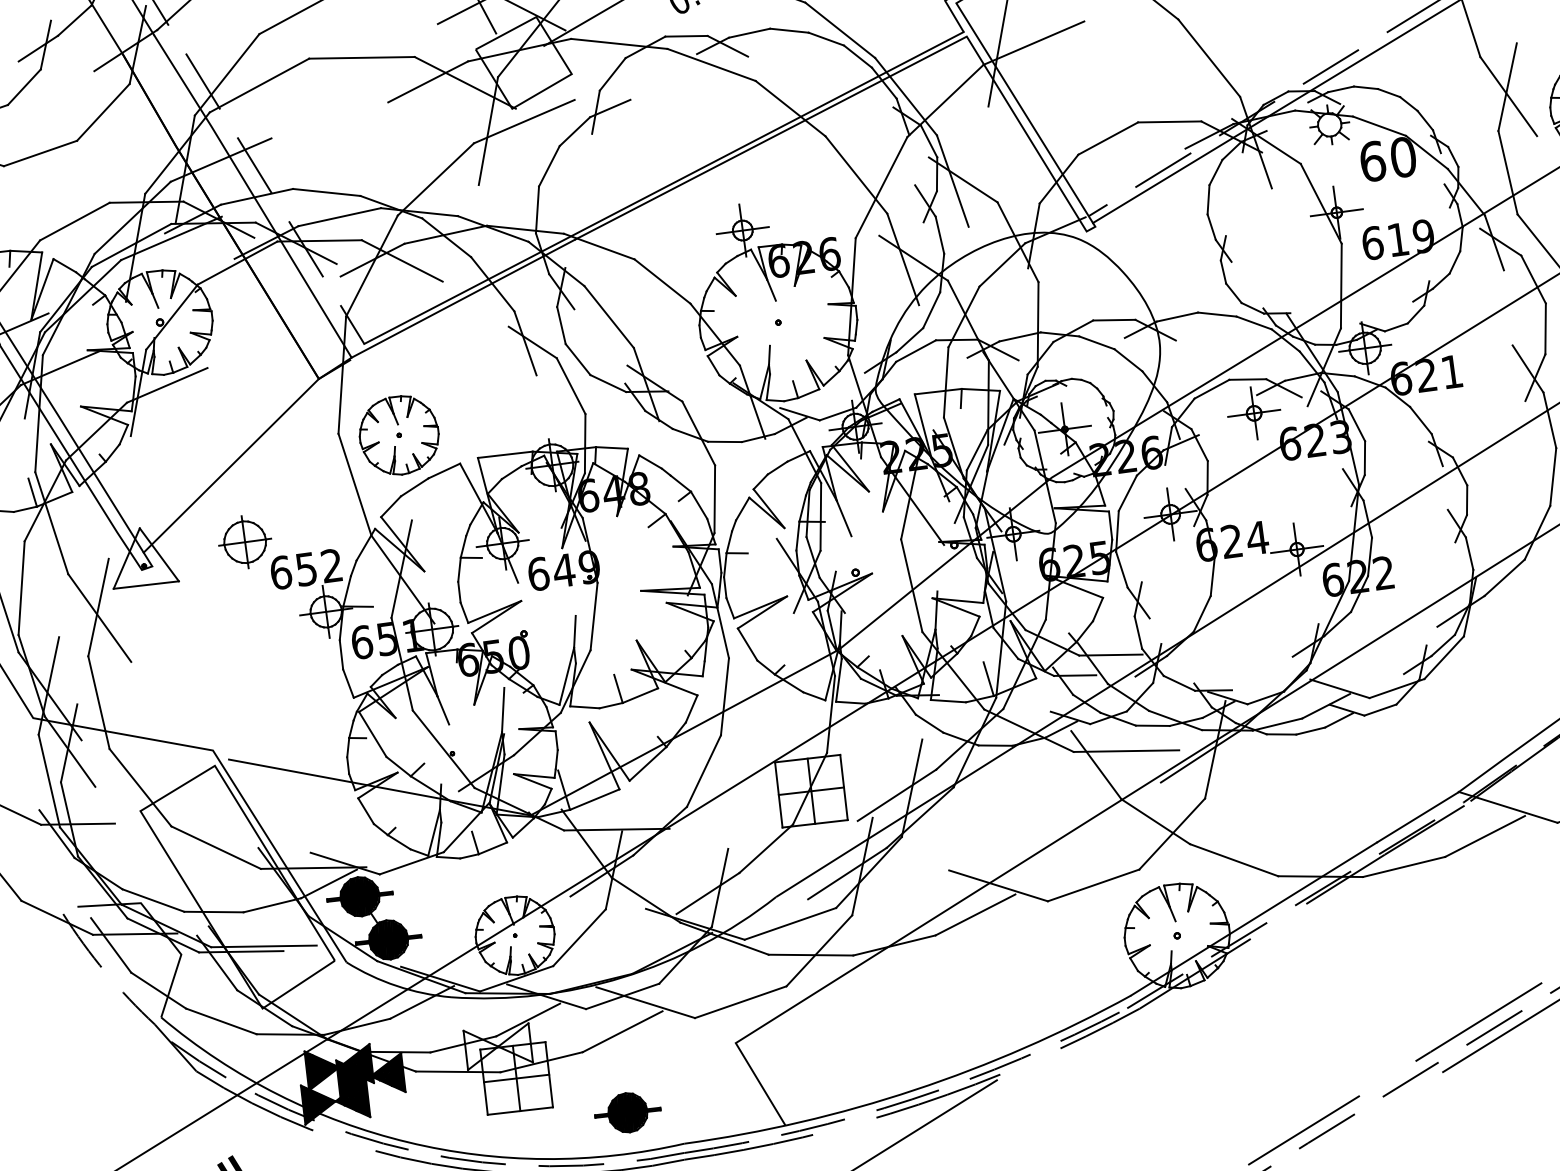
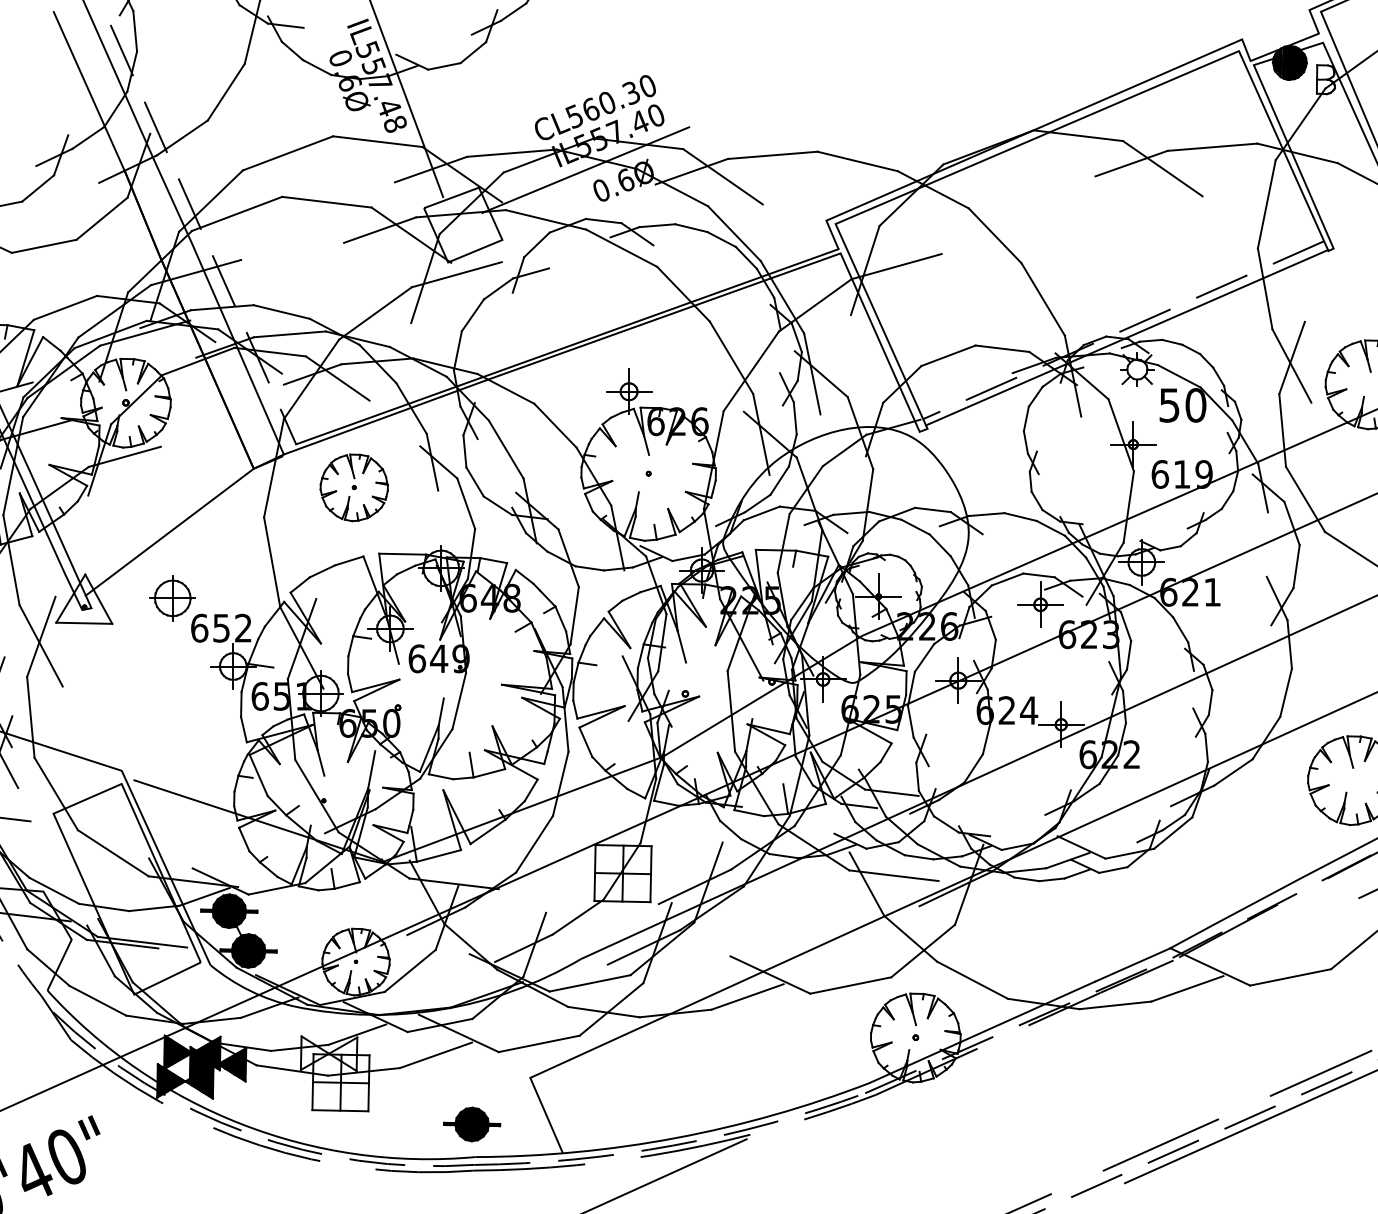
text: (1372, 161) -> (1169, 405), 60 -> 50
part: (398, 435) -> (353, 487), moved
part: (628, 1112) -> (472, 1124), moved

